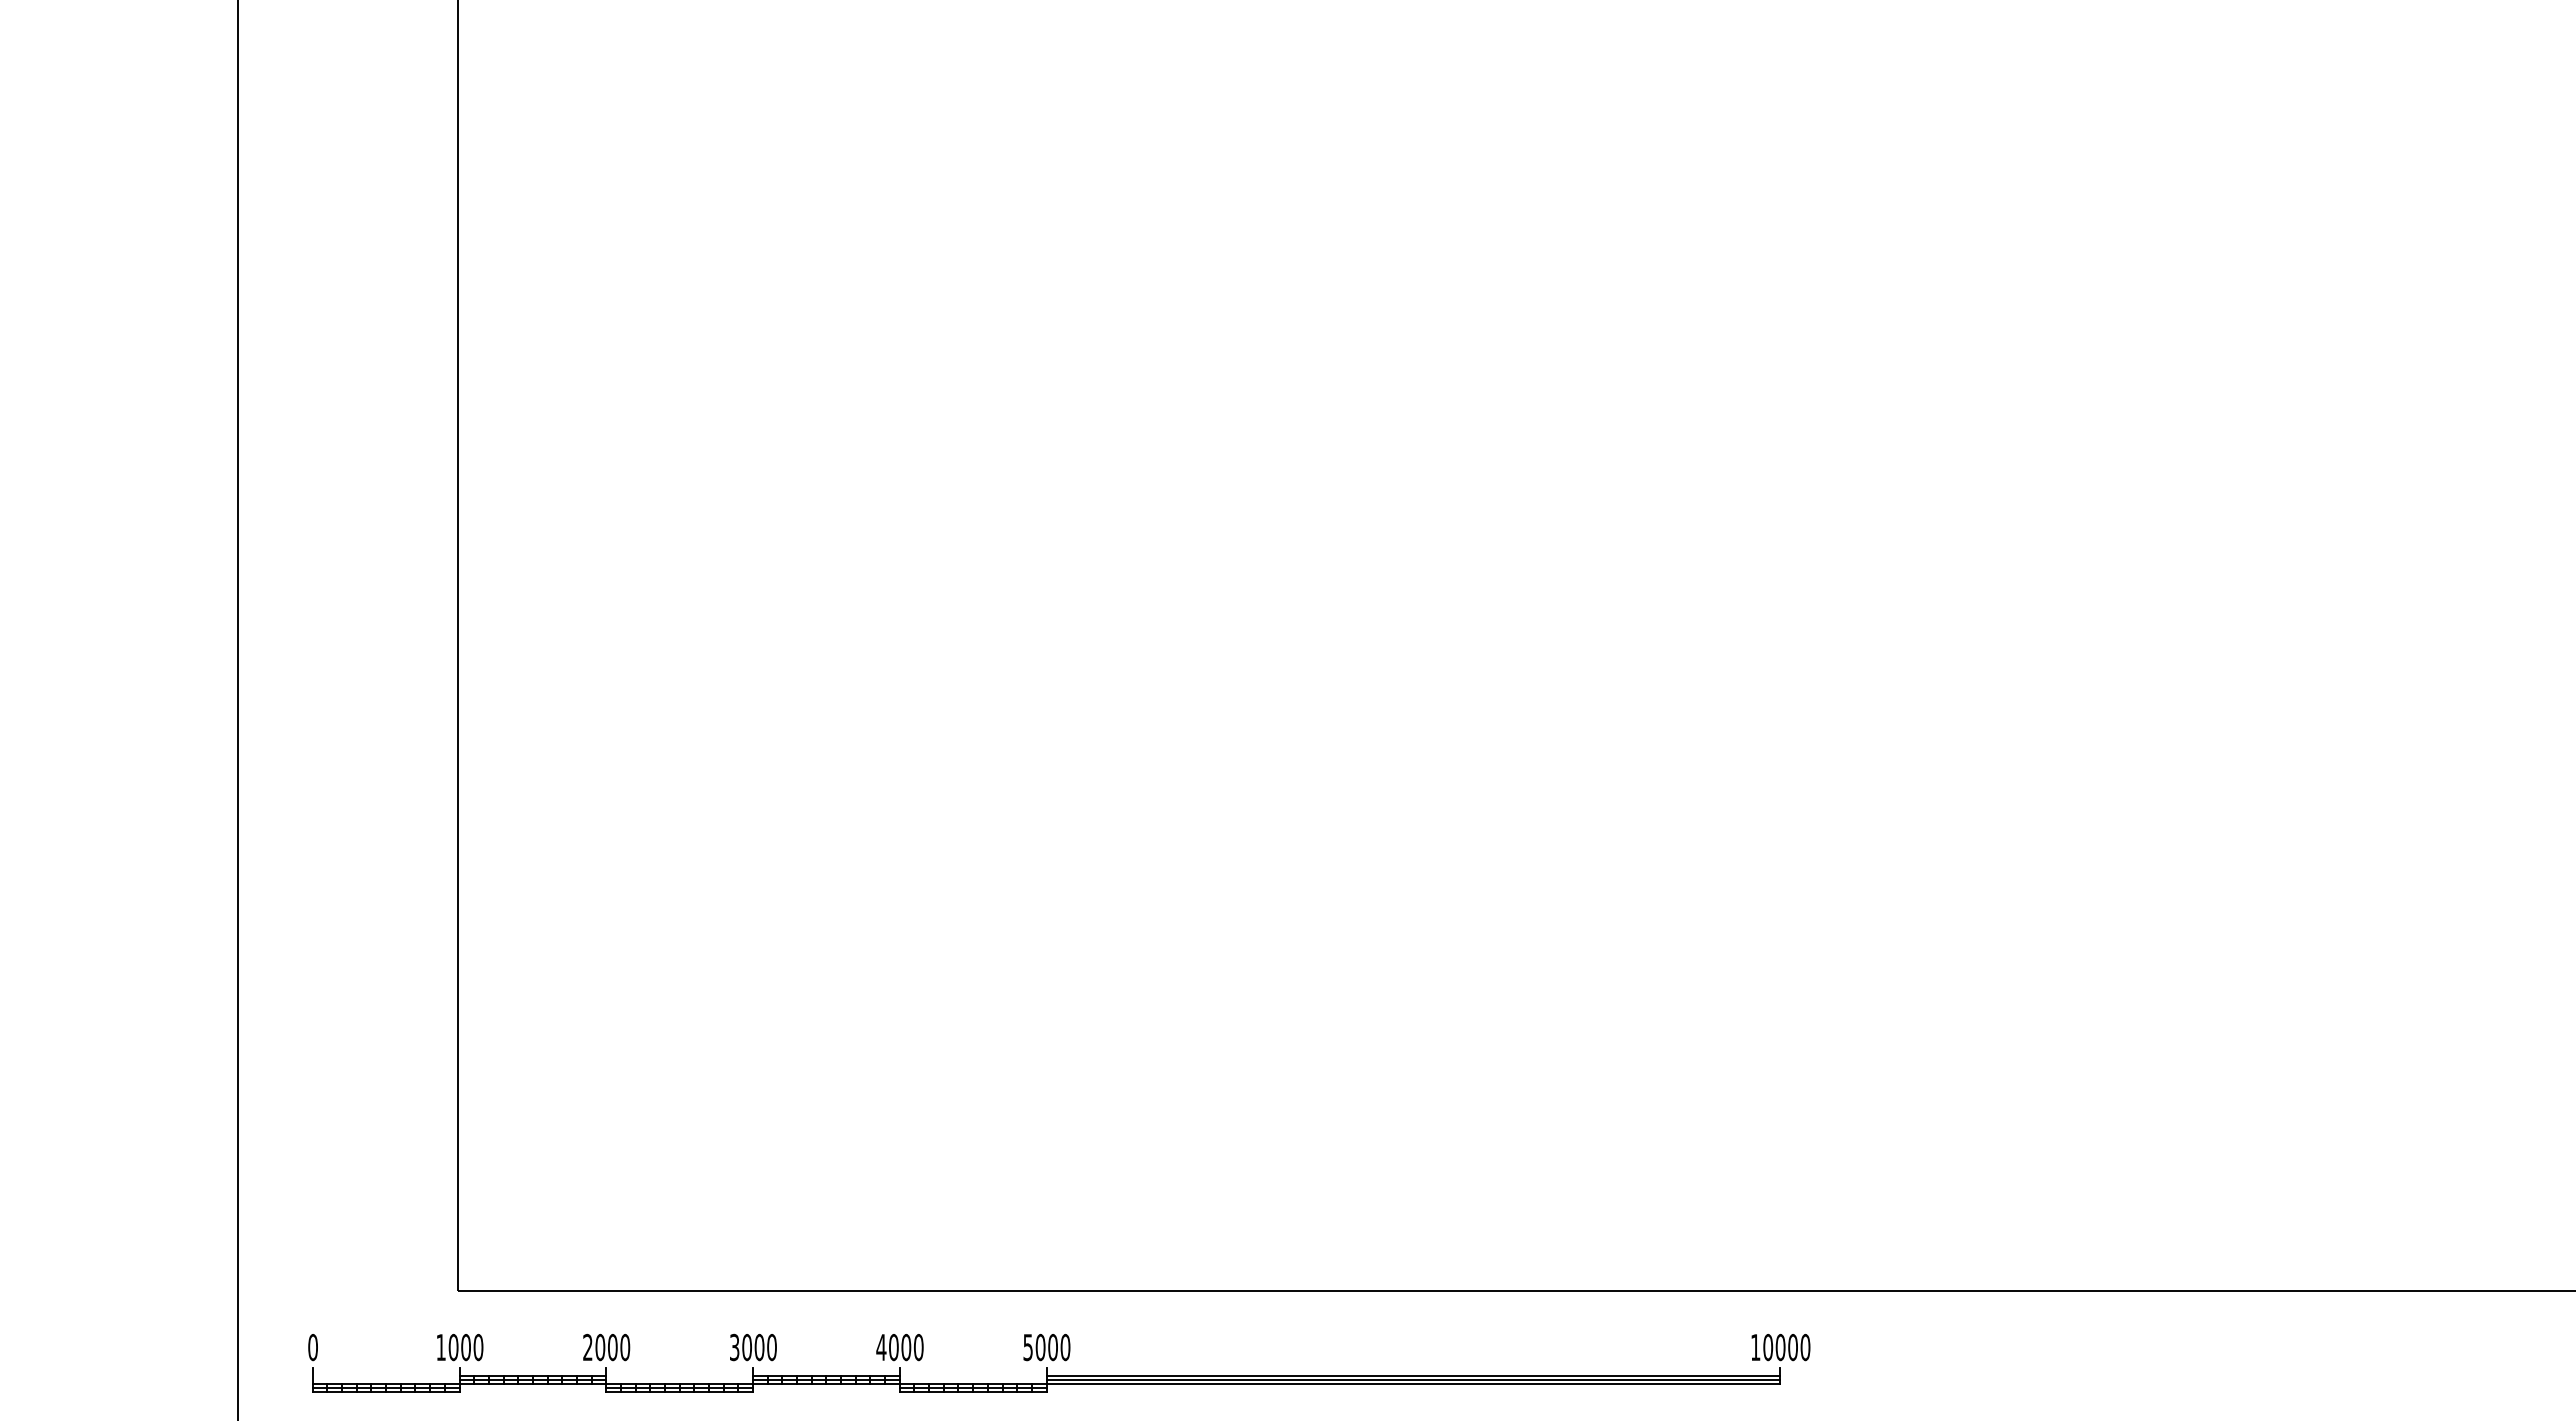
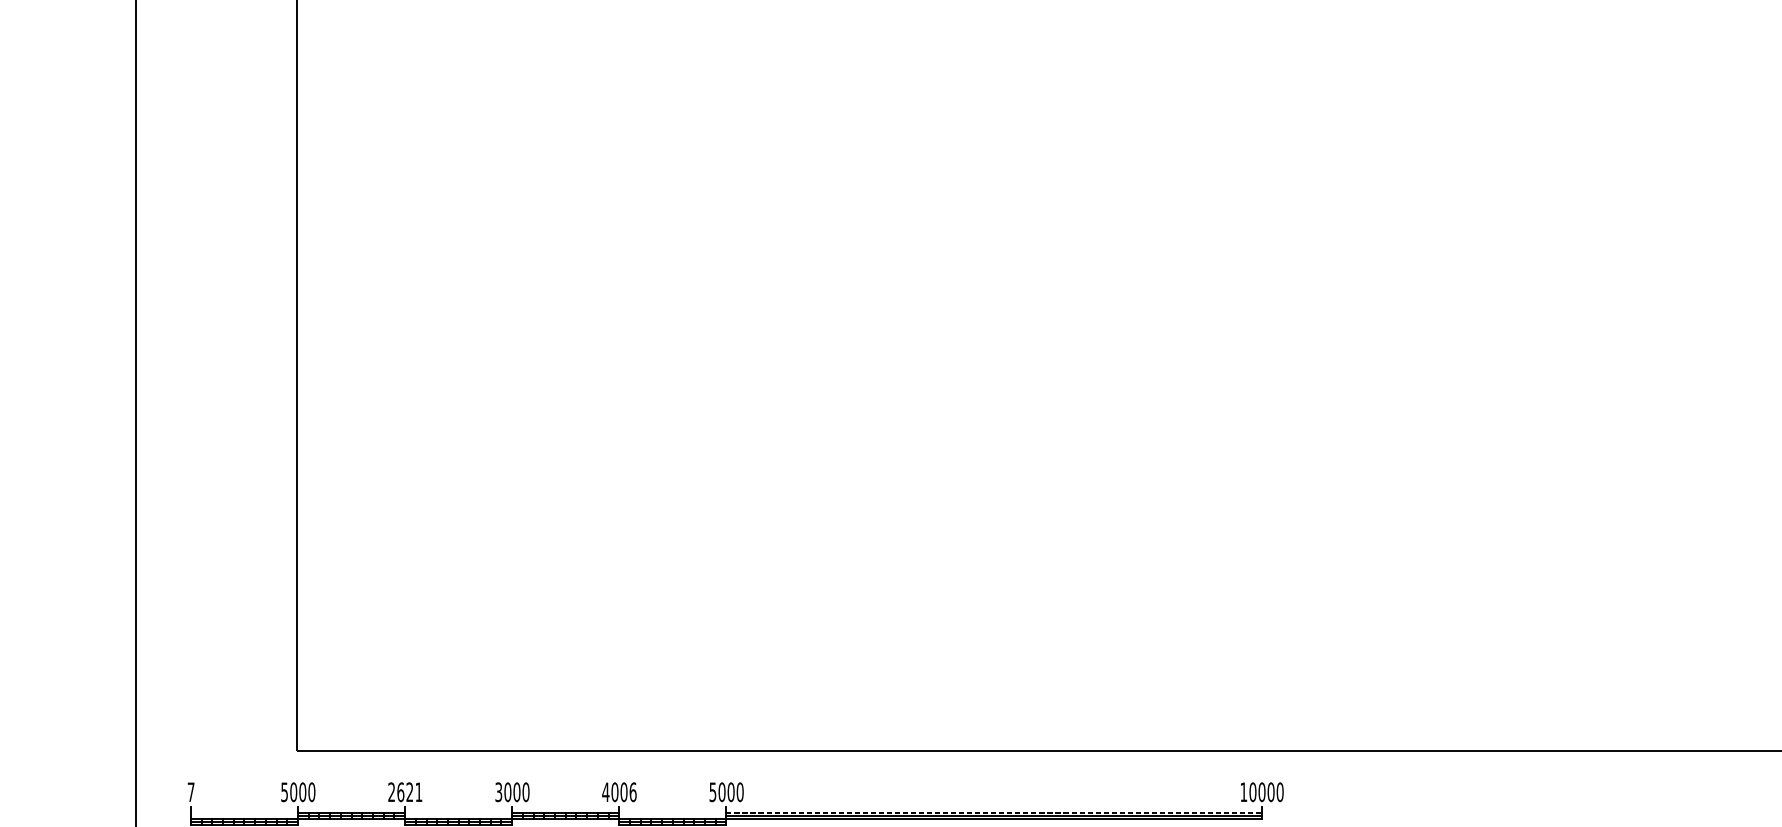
text: (312, 1347) -> (190, 792), 0 -> 7
text: (440, 1347) -> (284, 792), 1000 -> 5000
text: (612, 1347) -> (409, 792), 2000 -> 2621
text: (918, 1347) -> (632, 792), 4000 -> 4006
line: (1413, 1375) -> (994, 812), solid -> dashed

